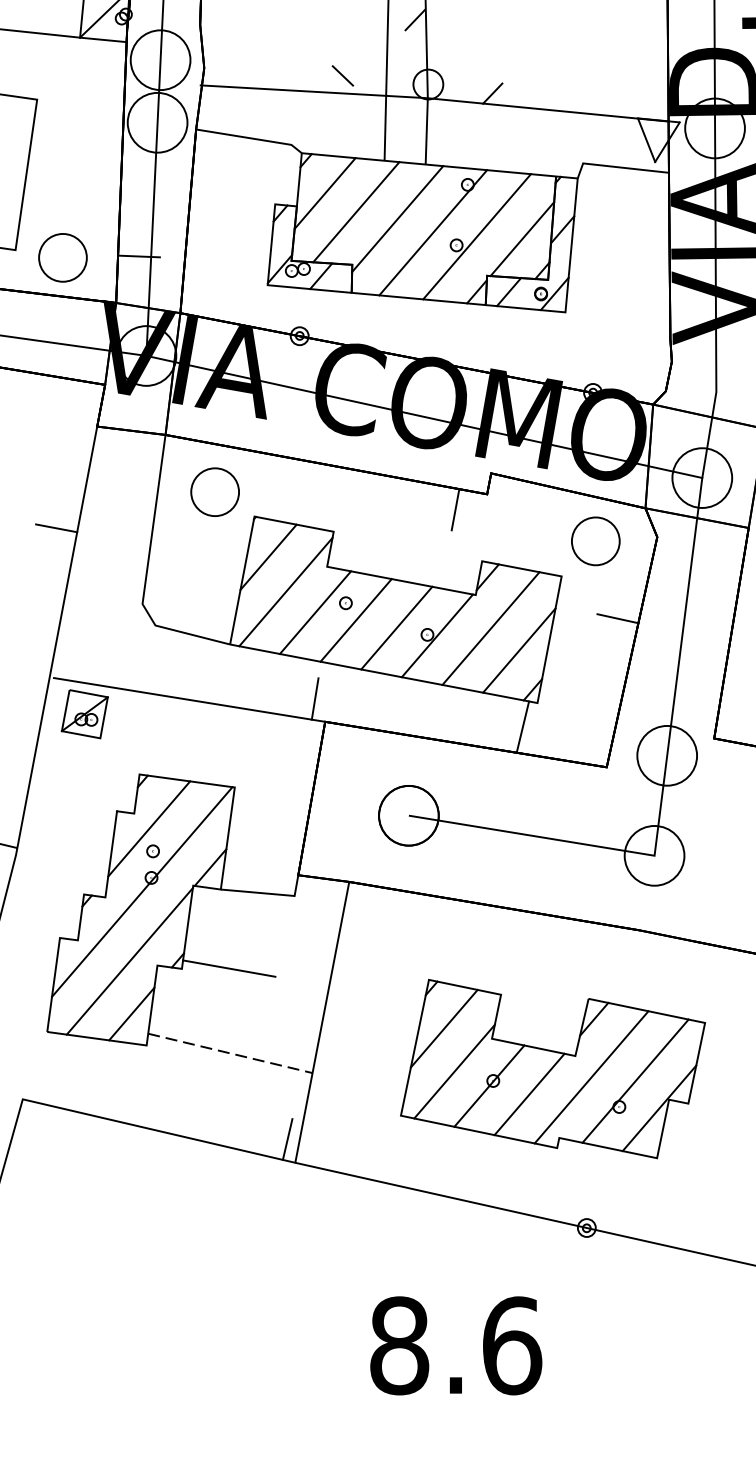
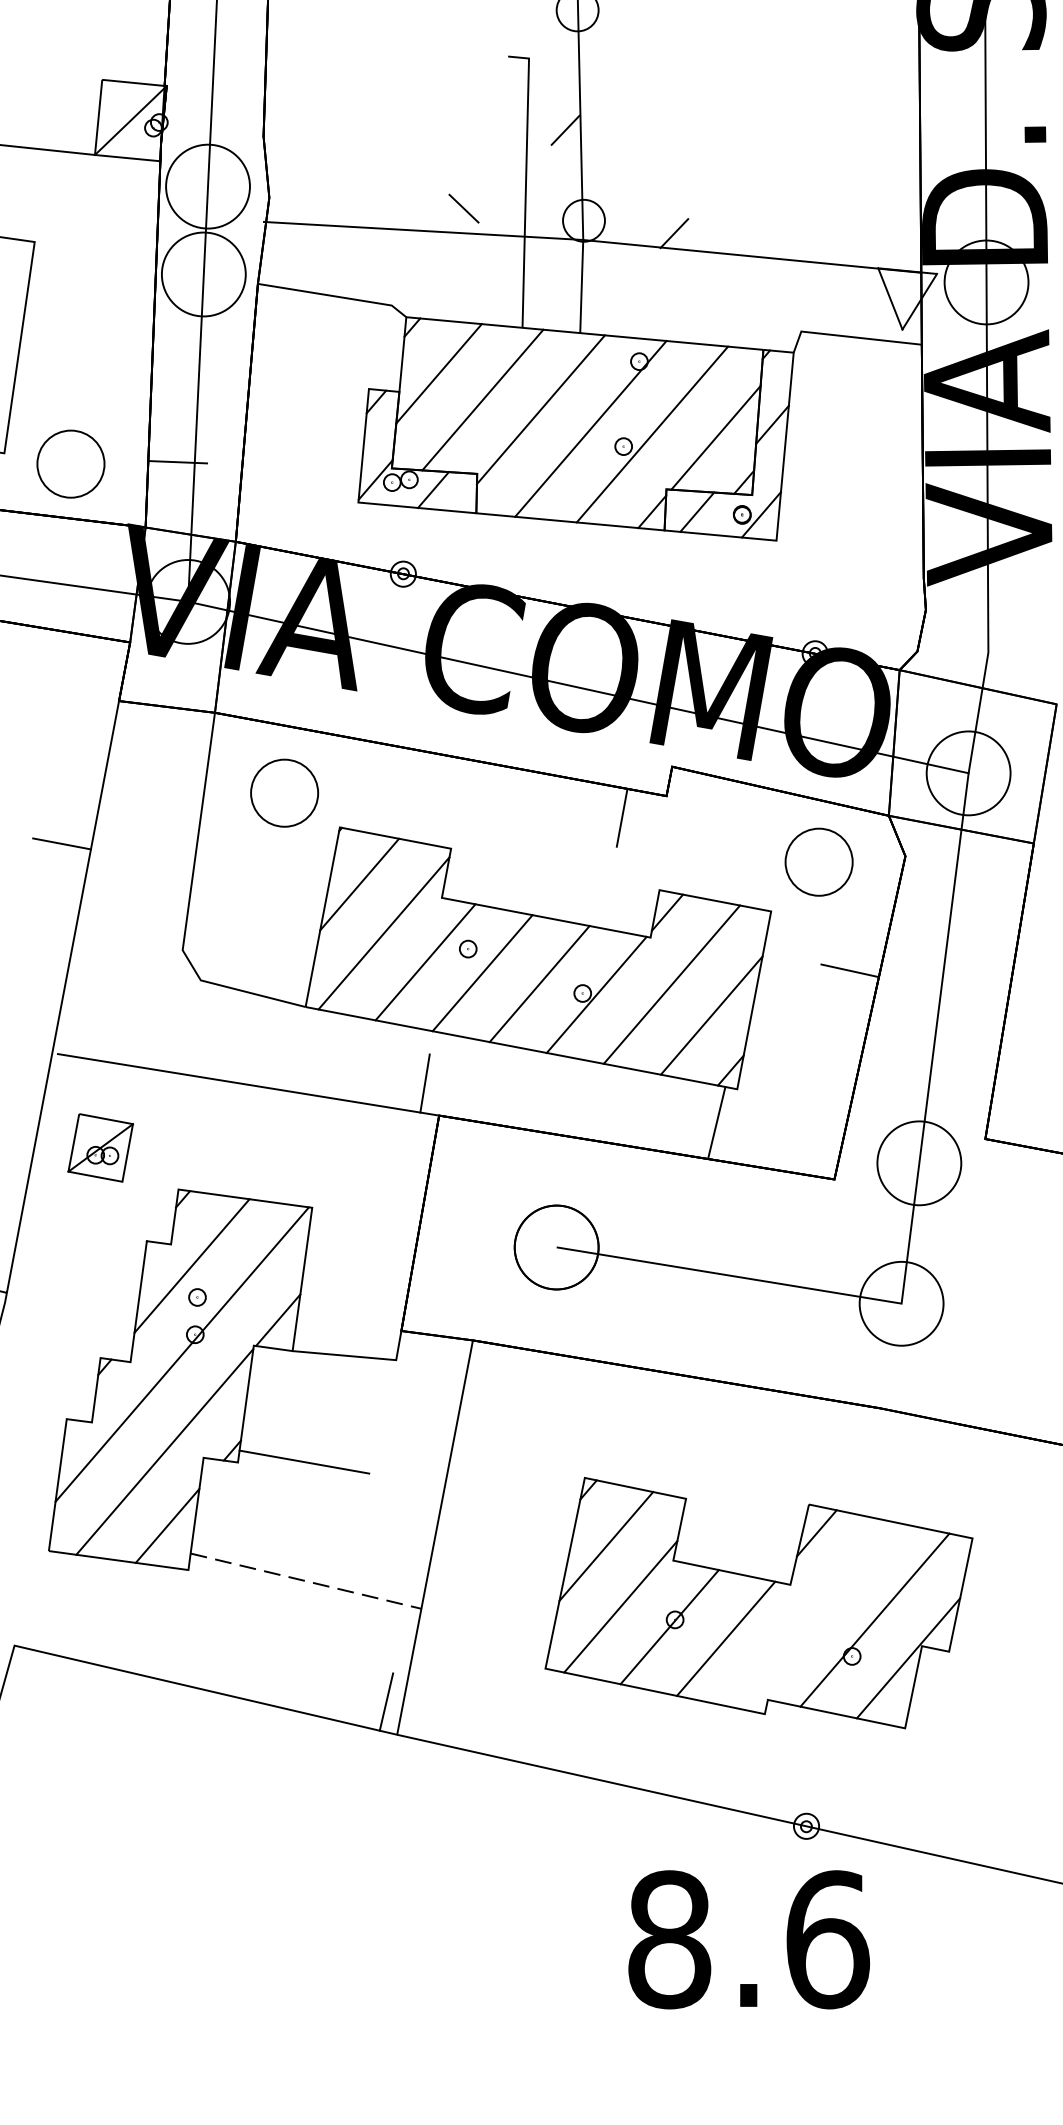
part: (84, 713) -> (100, 1147), moved
line: (591, 1077) -> (813, 1614), removed
text: (455, 1345) -> (748, 1939), moved

